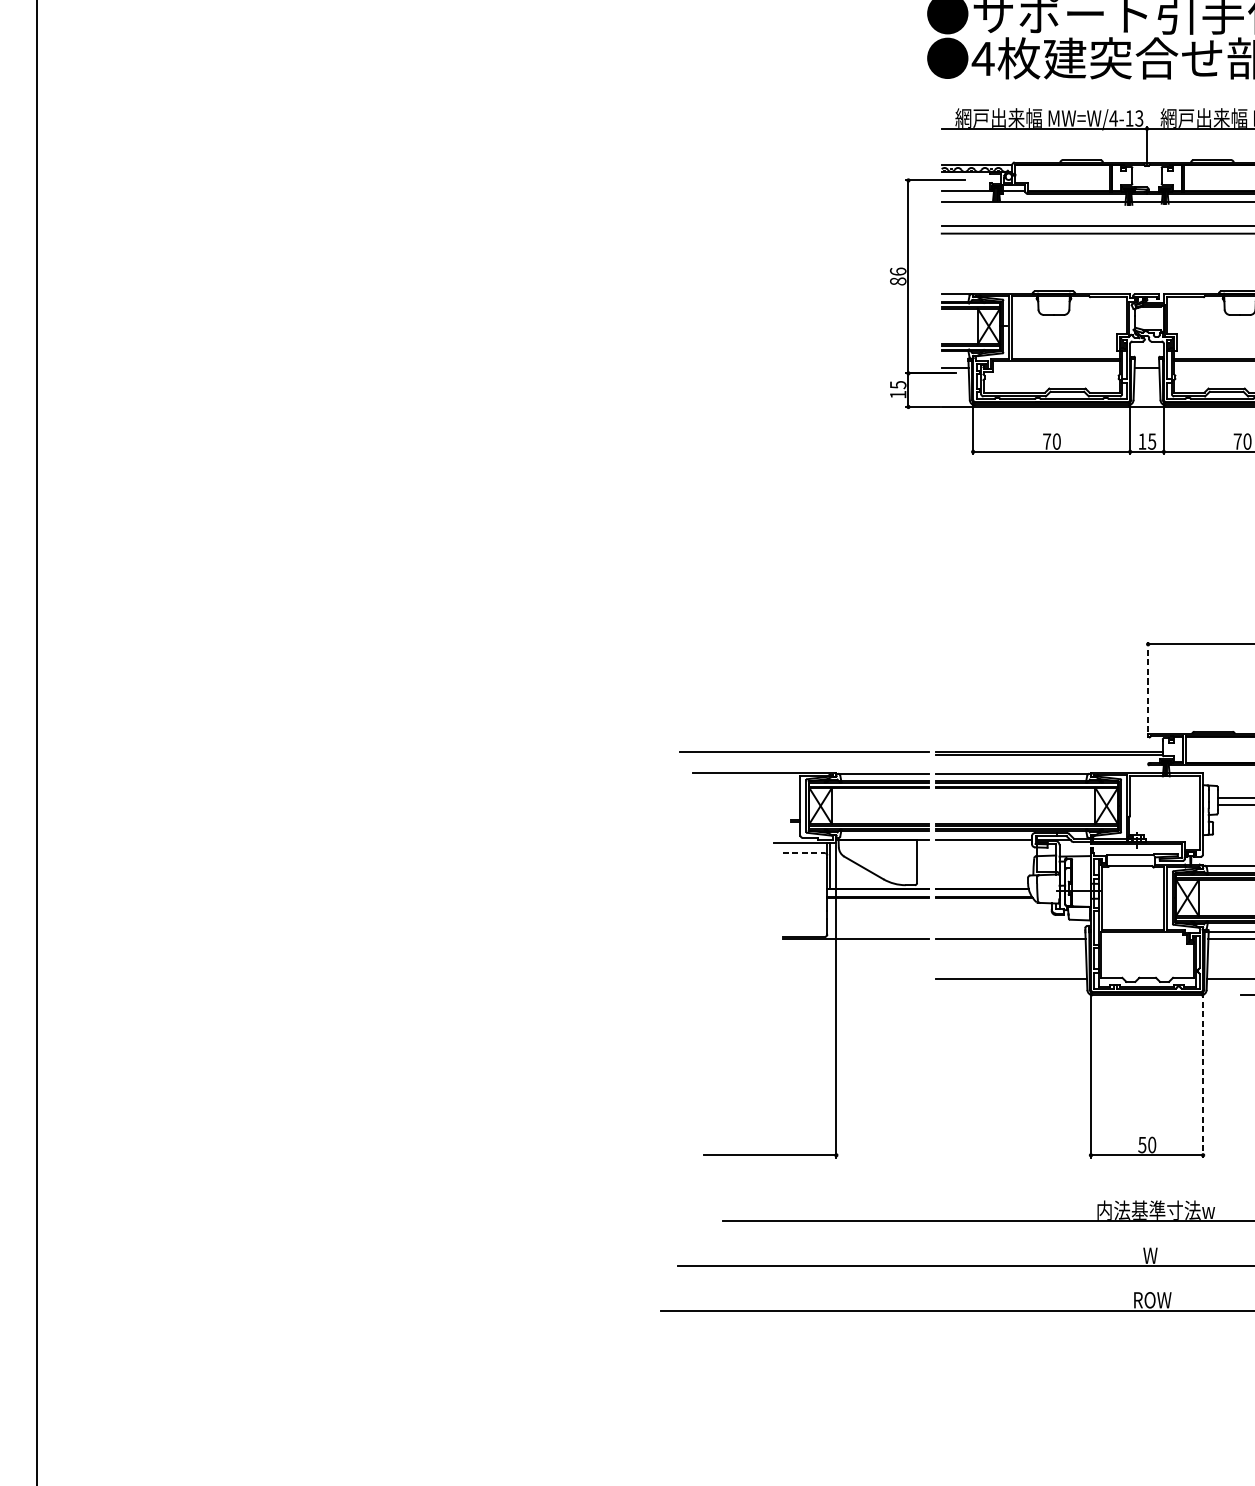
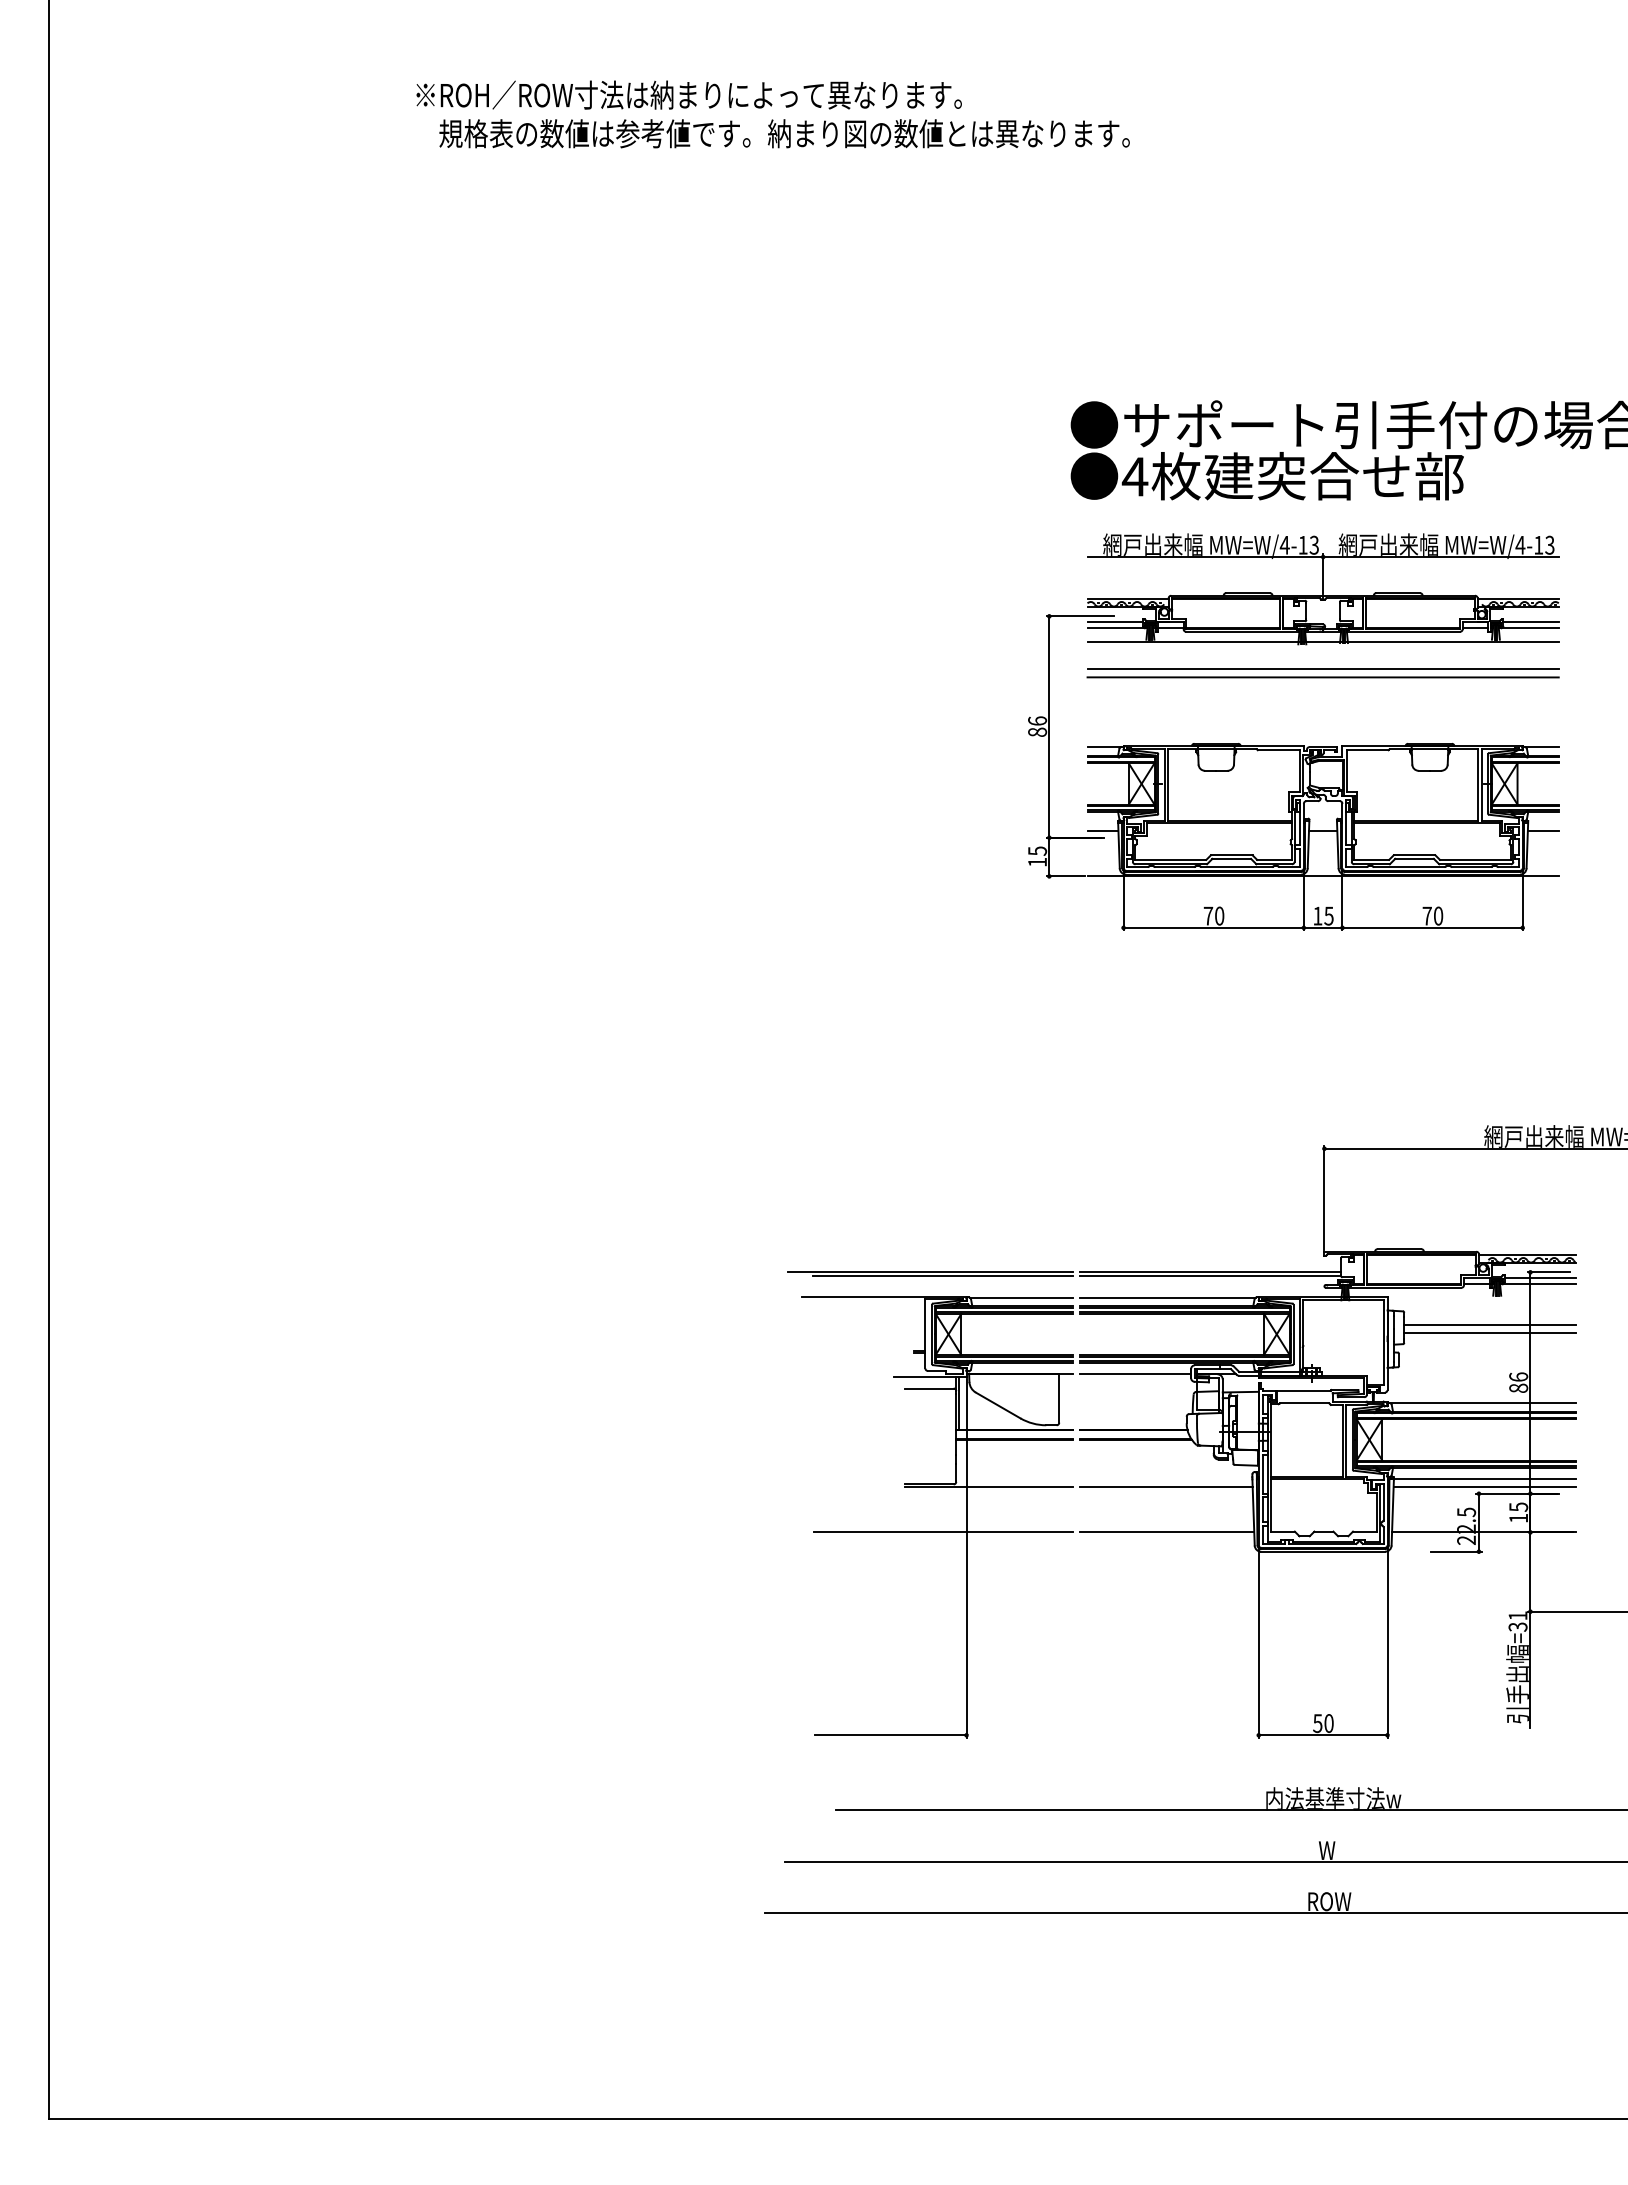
line: (965, 184) -> (1114, 621), added
line: (1148, 687) -> (1324, 1198), dashed -> solid
line: (815, 754) -> (942, 1275), added
line: (804, 853) -> (929, 1388), dashed -> solid
line: (815, 978) -> (942, 1532), added
line: (1203, 1075) -> (1387, 1643), dashed -> solid

